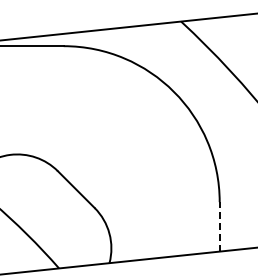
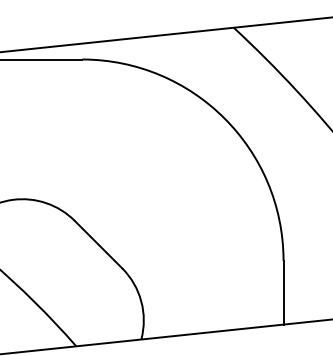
line: (219, 226) -> (283, 292), dashed -> solid

